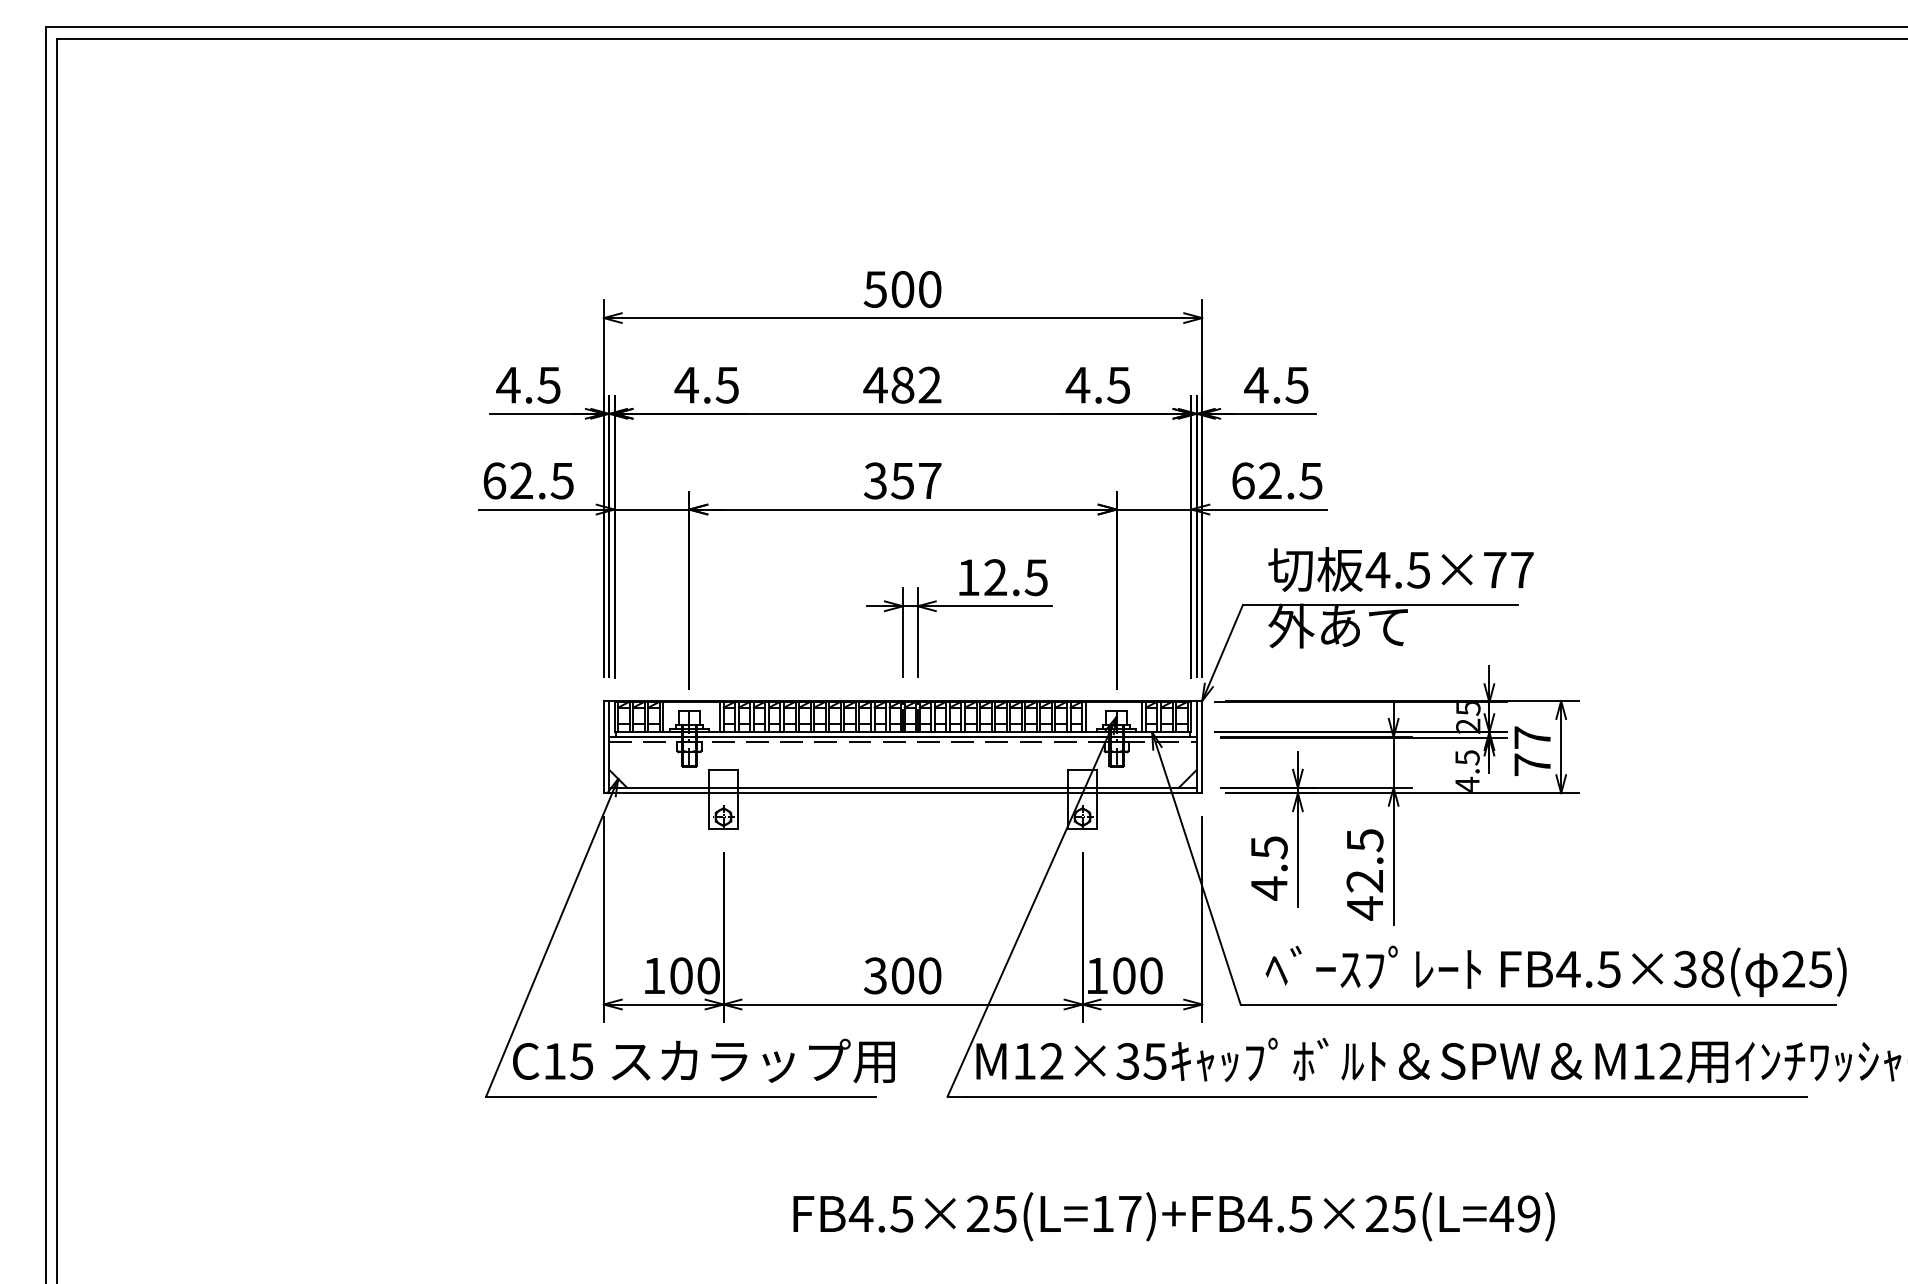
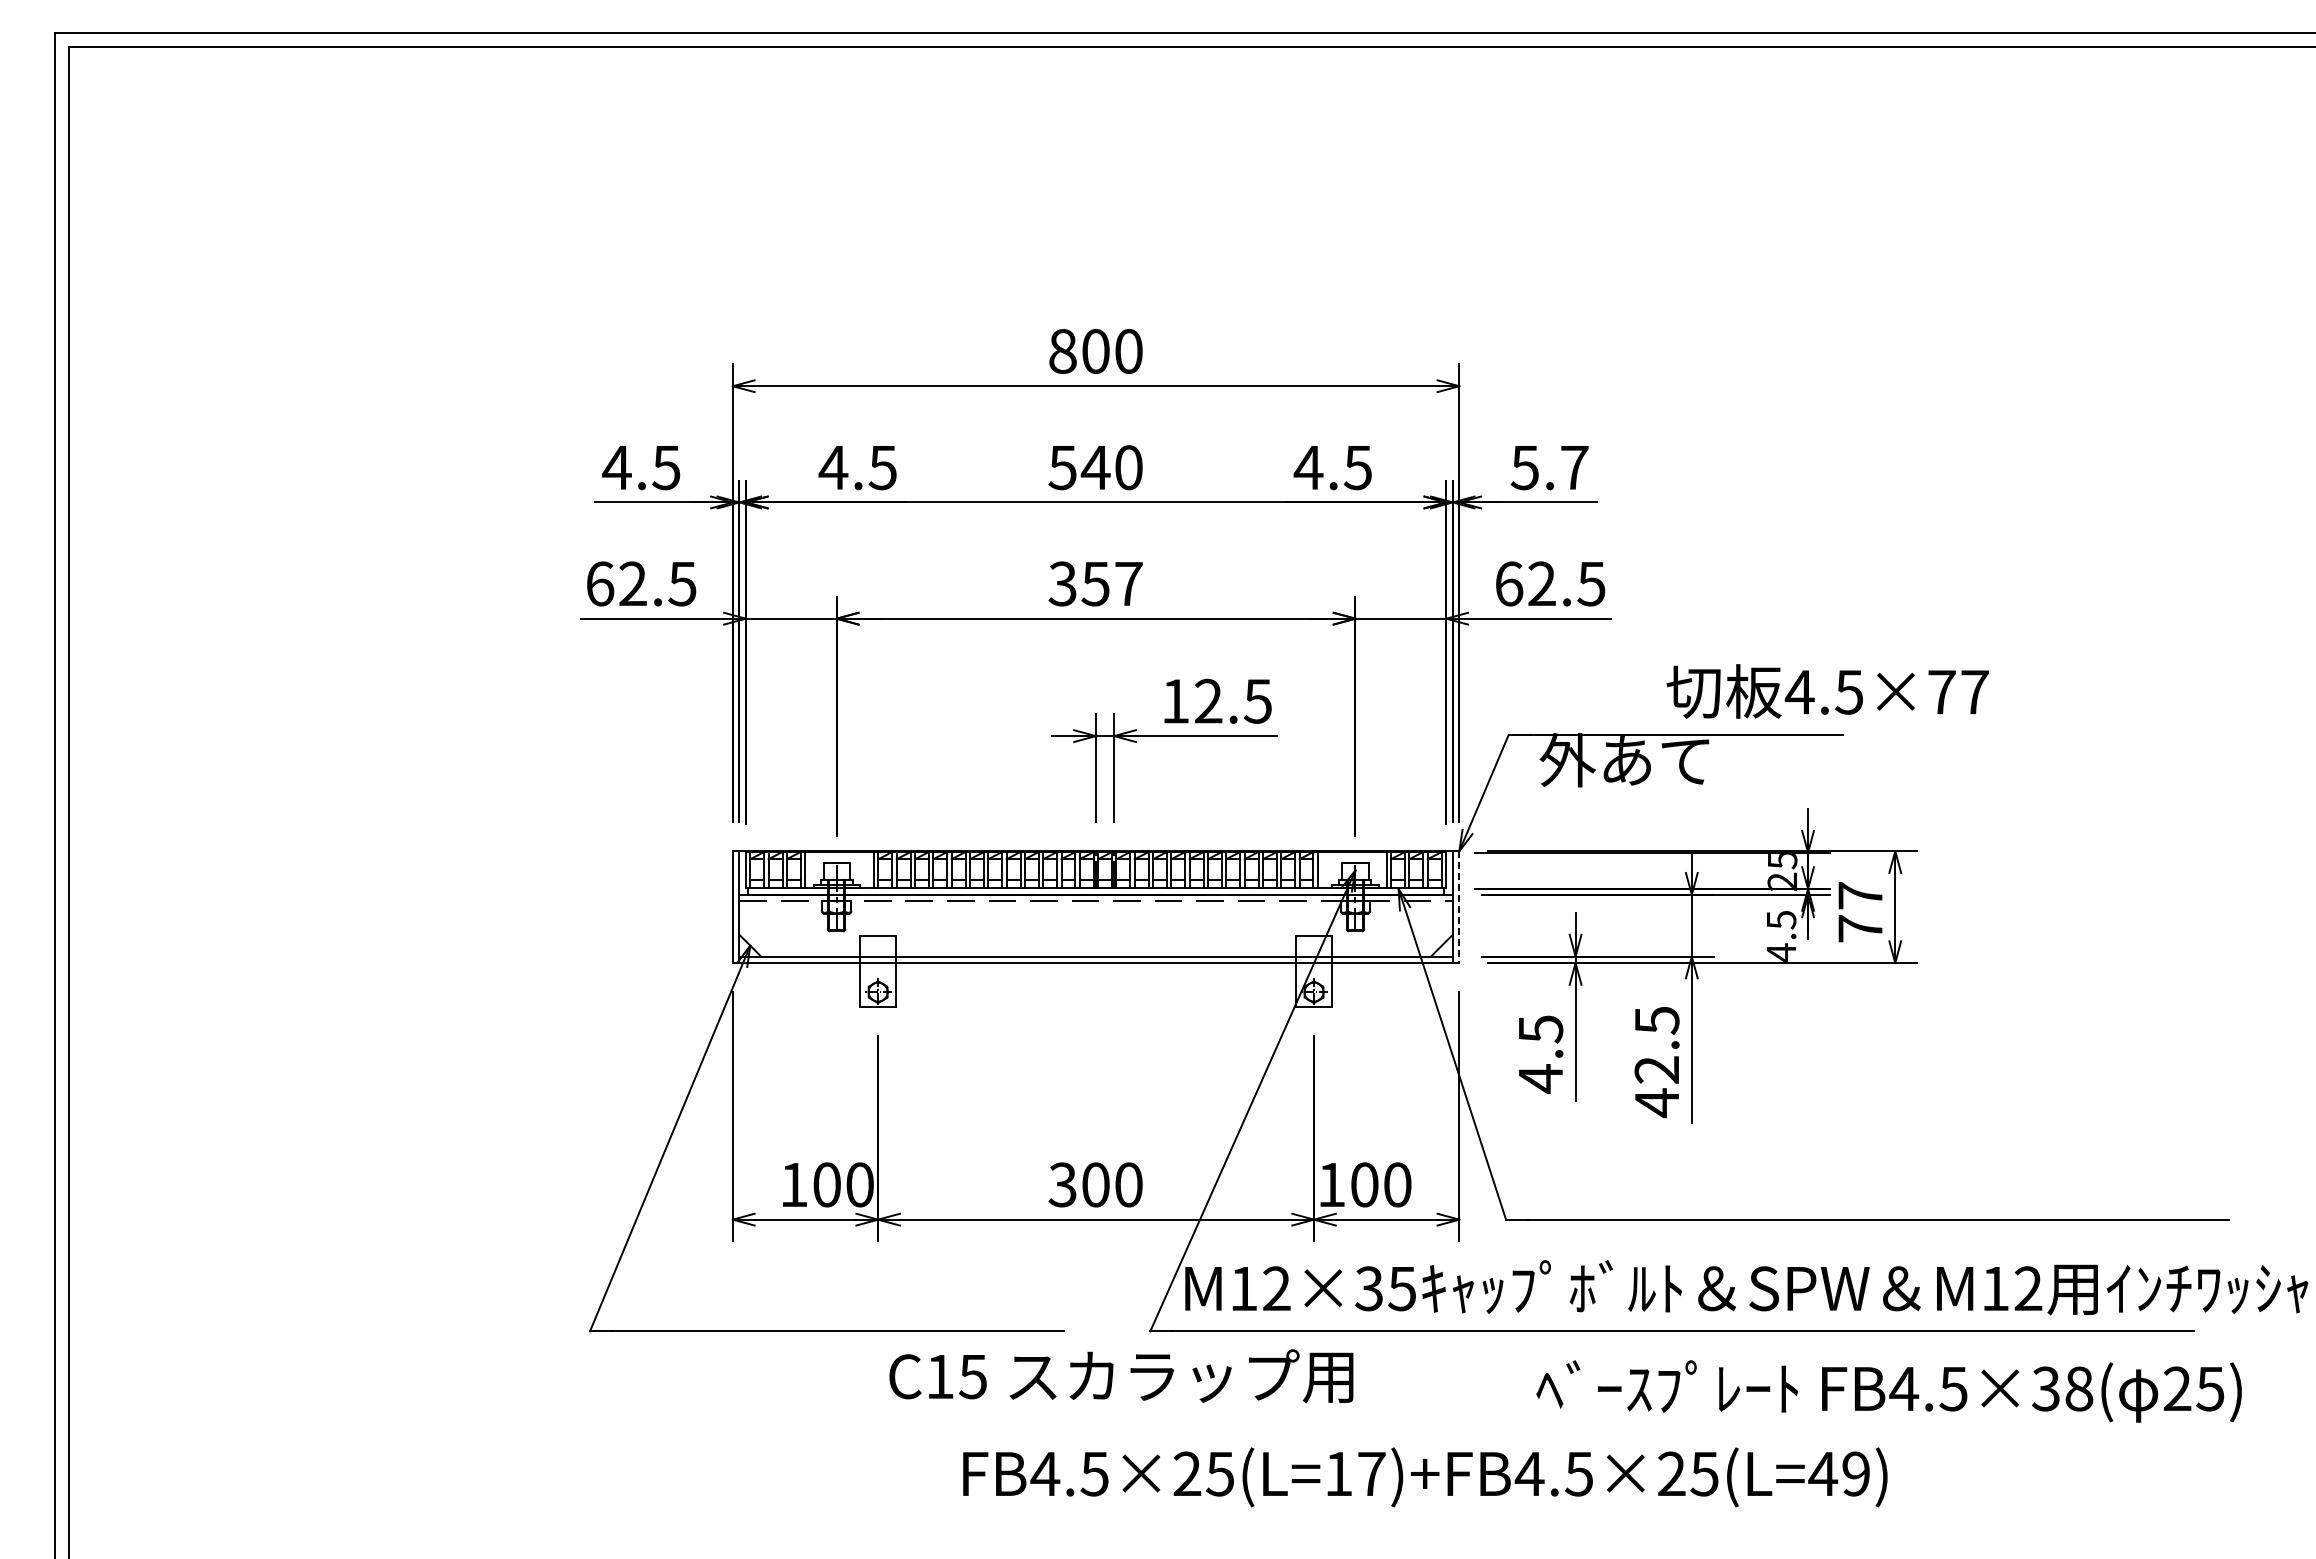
text: (875, 289) -> (1062, 351), 500 -> 800
text: (901, 385) -> (1094, 467), 482 -> 540
text: (1276, 385) -> (1549, 468), 4.5 -> 5.7
text: (1400, 569) -> (1827, 691), moved
line: (1202, 747) -> (1459, 907), solid -> dashed
text: (1555, 971) -> (1888, 1391), moved
text: (704, 1061) -> (1121, 1376), moved

